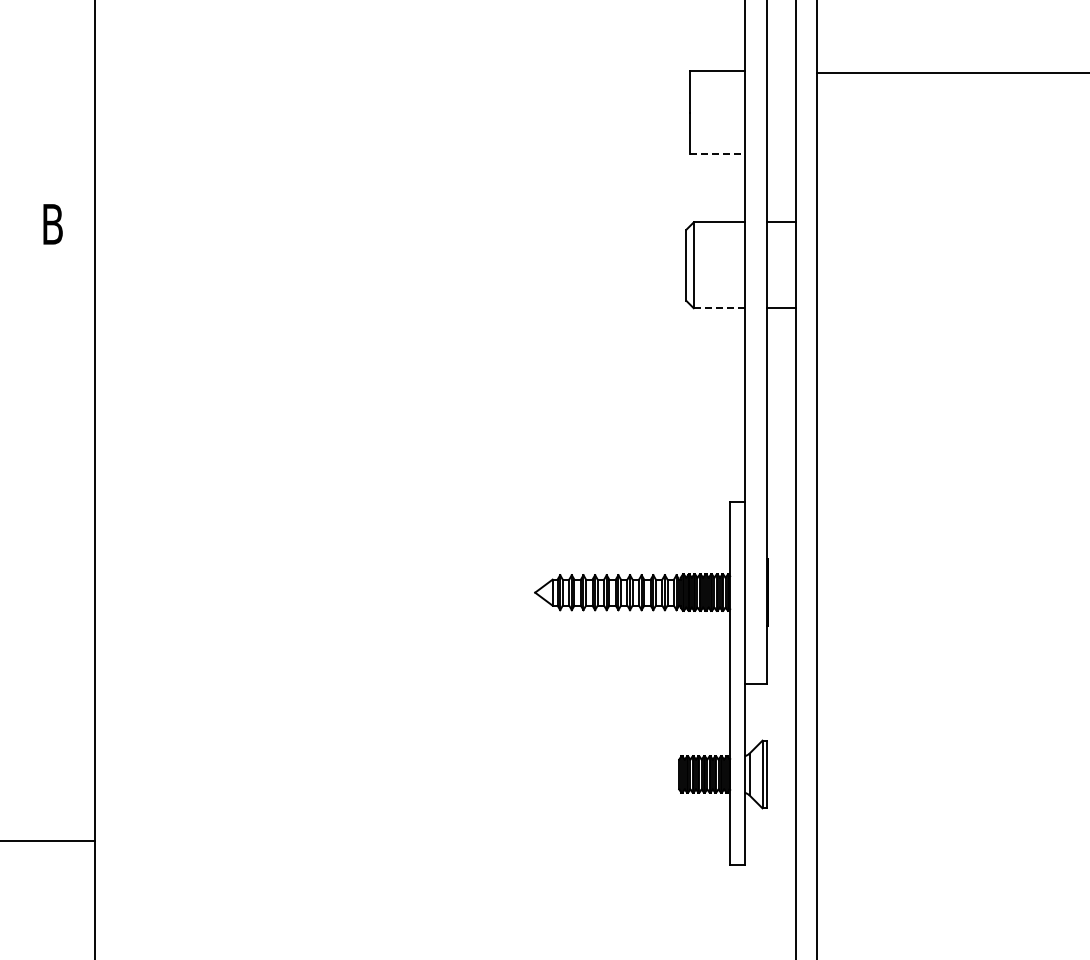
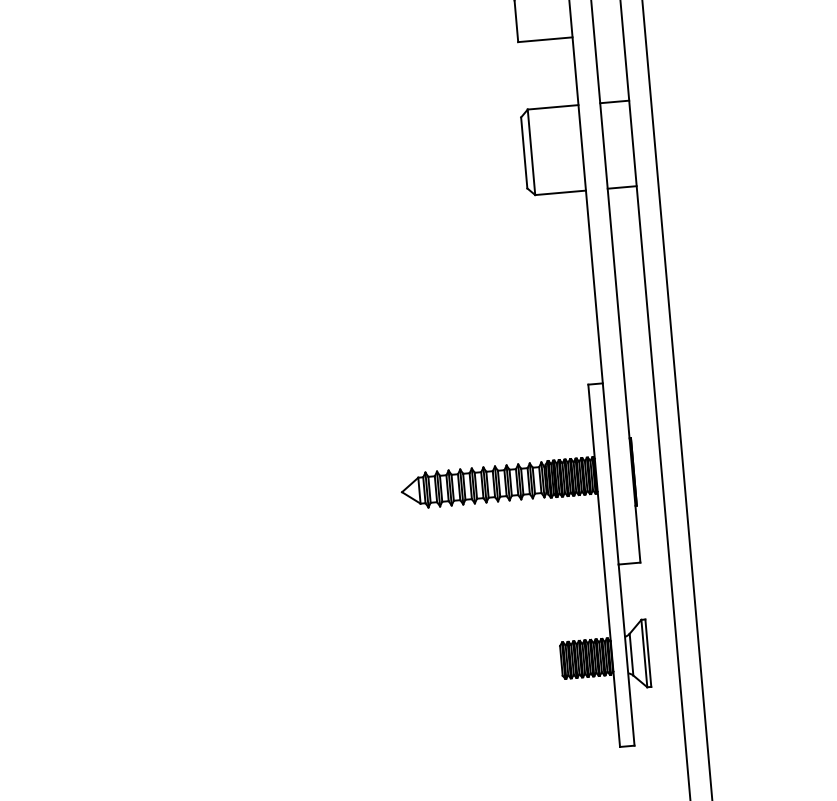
line: (717, 154) -> (545, 39), dashed -> solid
line: (719, 308) -> (560, 193), dashed -> solid

